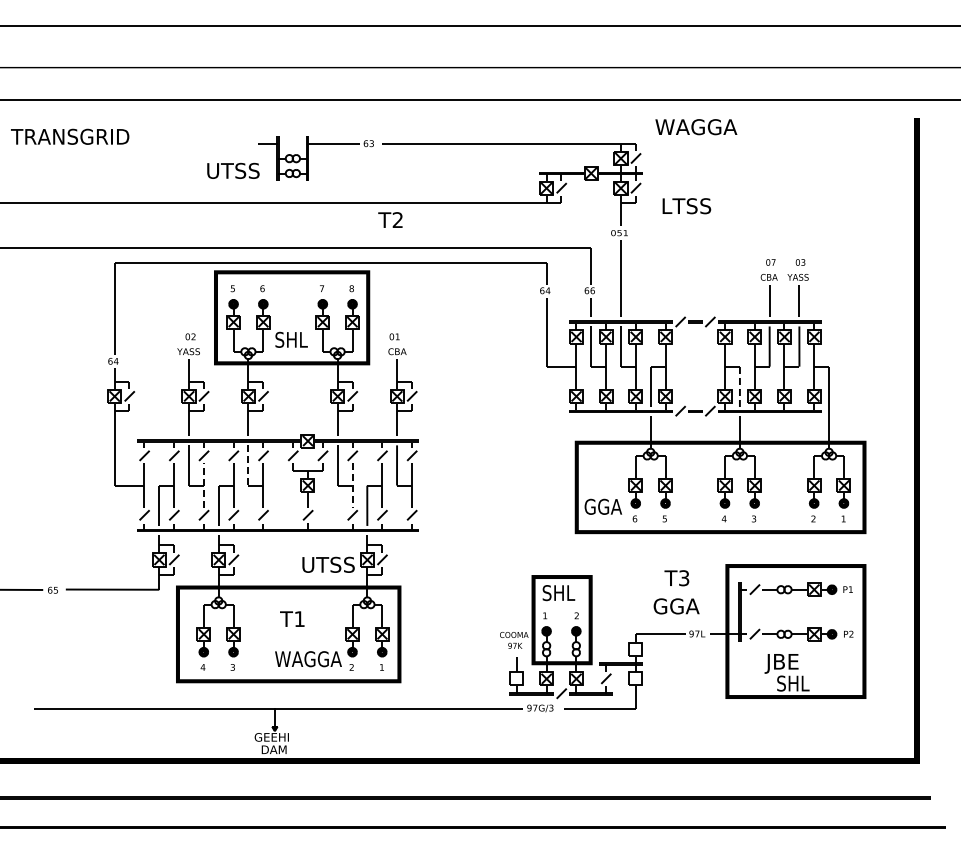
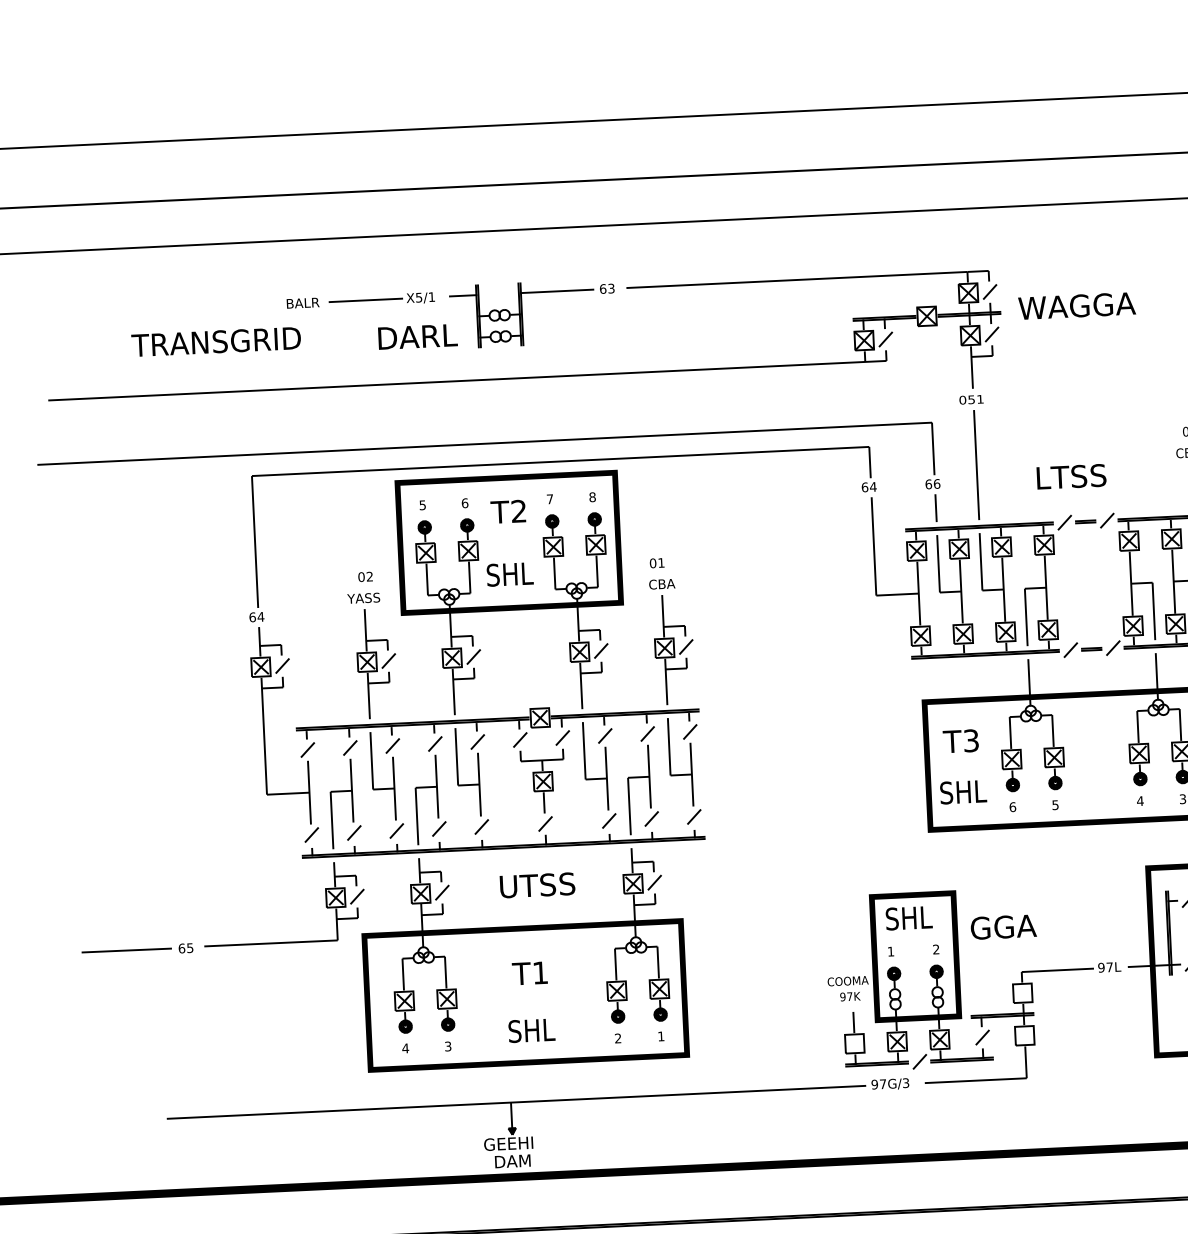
text: (696, 127) -> (1077, 306), moved
text: (70, 136) -> (216, 341), moved
part: (196, 143) -> (360, 300), added
text: (234, 170) -> (417, 336), UTSS -> DARL
text: (686, 206) -> (1071, 477), moved
text: (390, 219) -> (508, 510), moved
line: (739, 386) -> (1153, 610), dashed -> solid
line: (248, 465) -> (456, 756), dashed -> solid
line: (203, 485) -> (393, 788), dashed -> solid
line: (352, 486) -> (606, 779), dashed -> solid
text: (603, 506) -> (967, 791), GGA -> SHL
text: (328, 564) -> (537, 884), moved
text: (676, 578) -> (960, 741), moved
text: (676, 606) -> (1003, 927), moved
text: (308, 659) -> (555, 1030), WAGGA -> SHL

